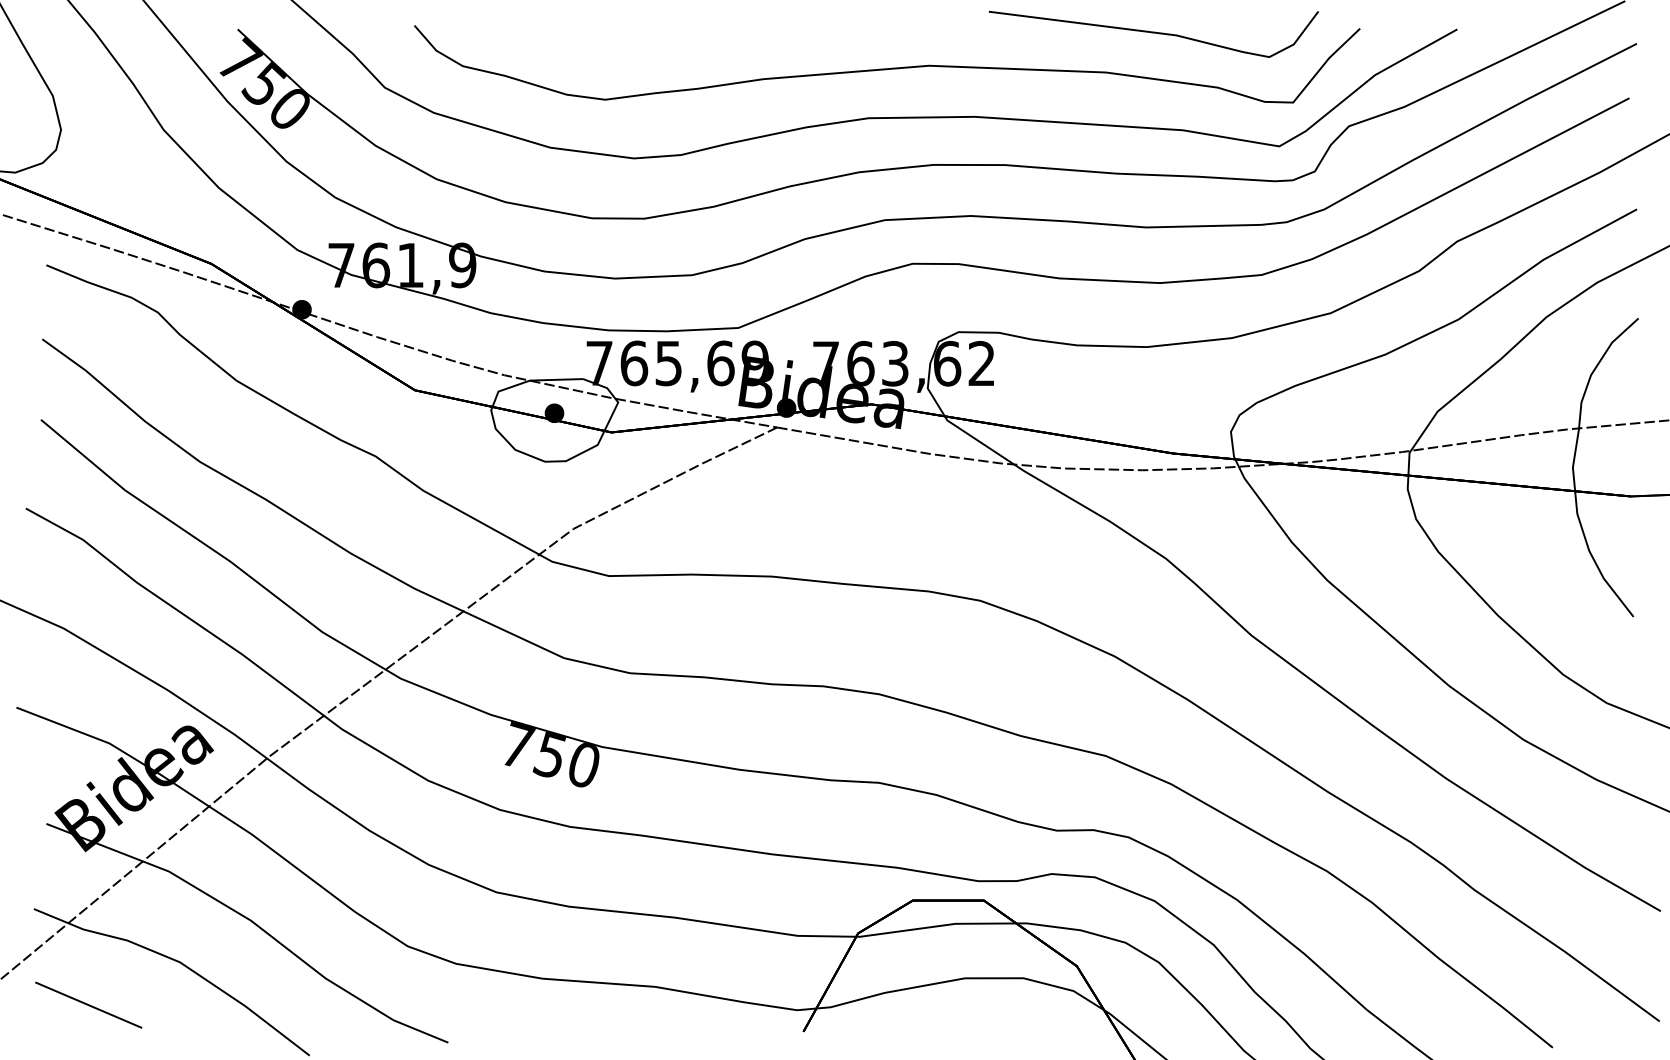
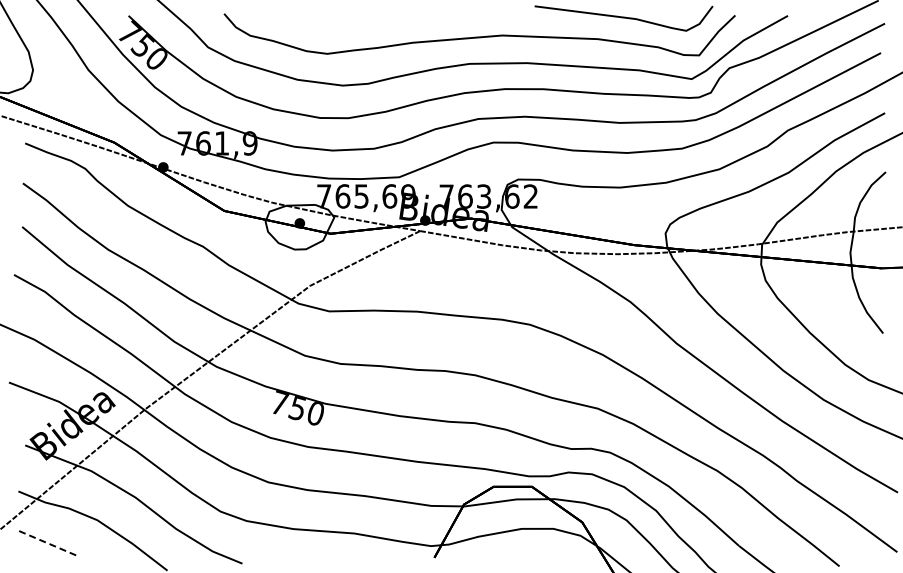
line: (89, 1005) -> (48, 543), solid -> dashed

